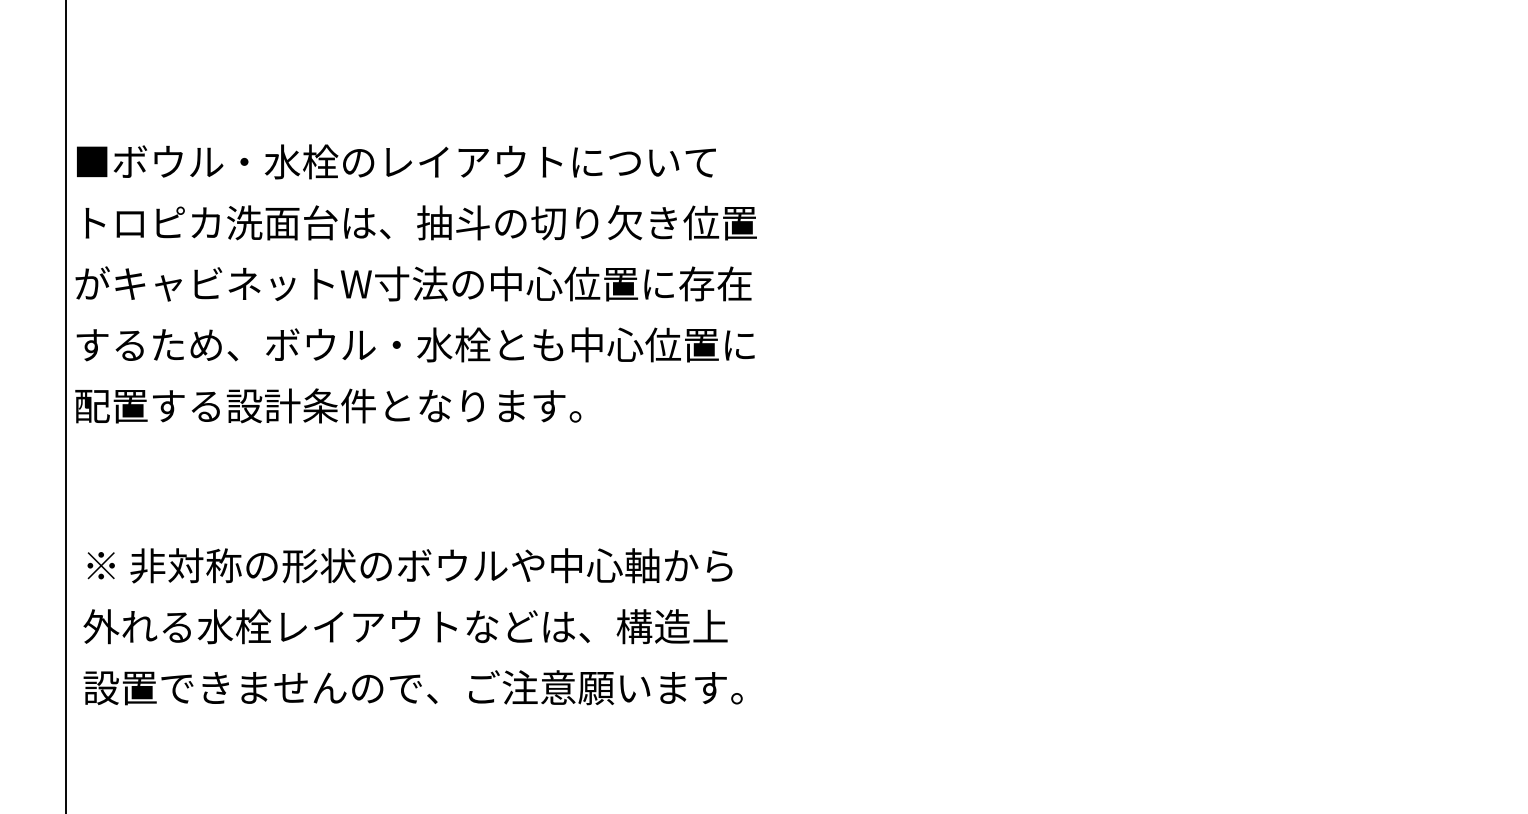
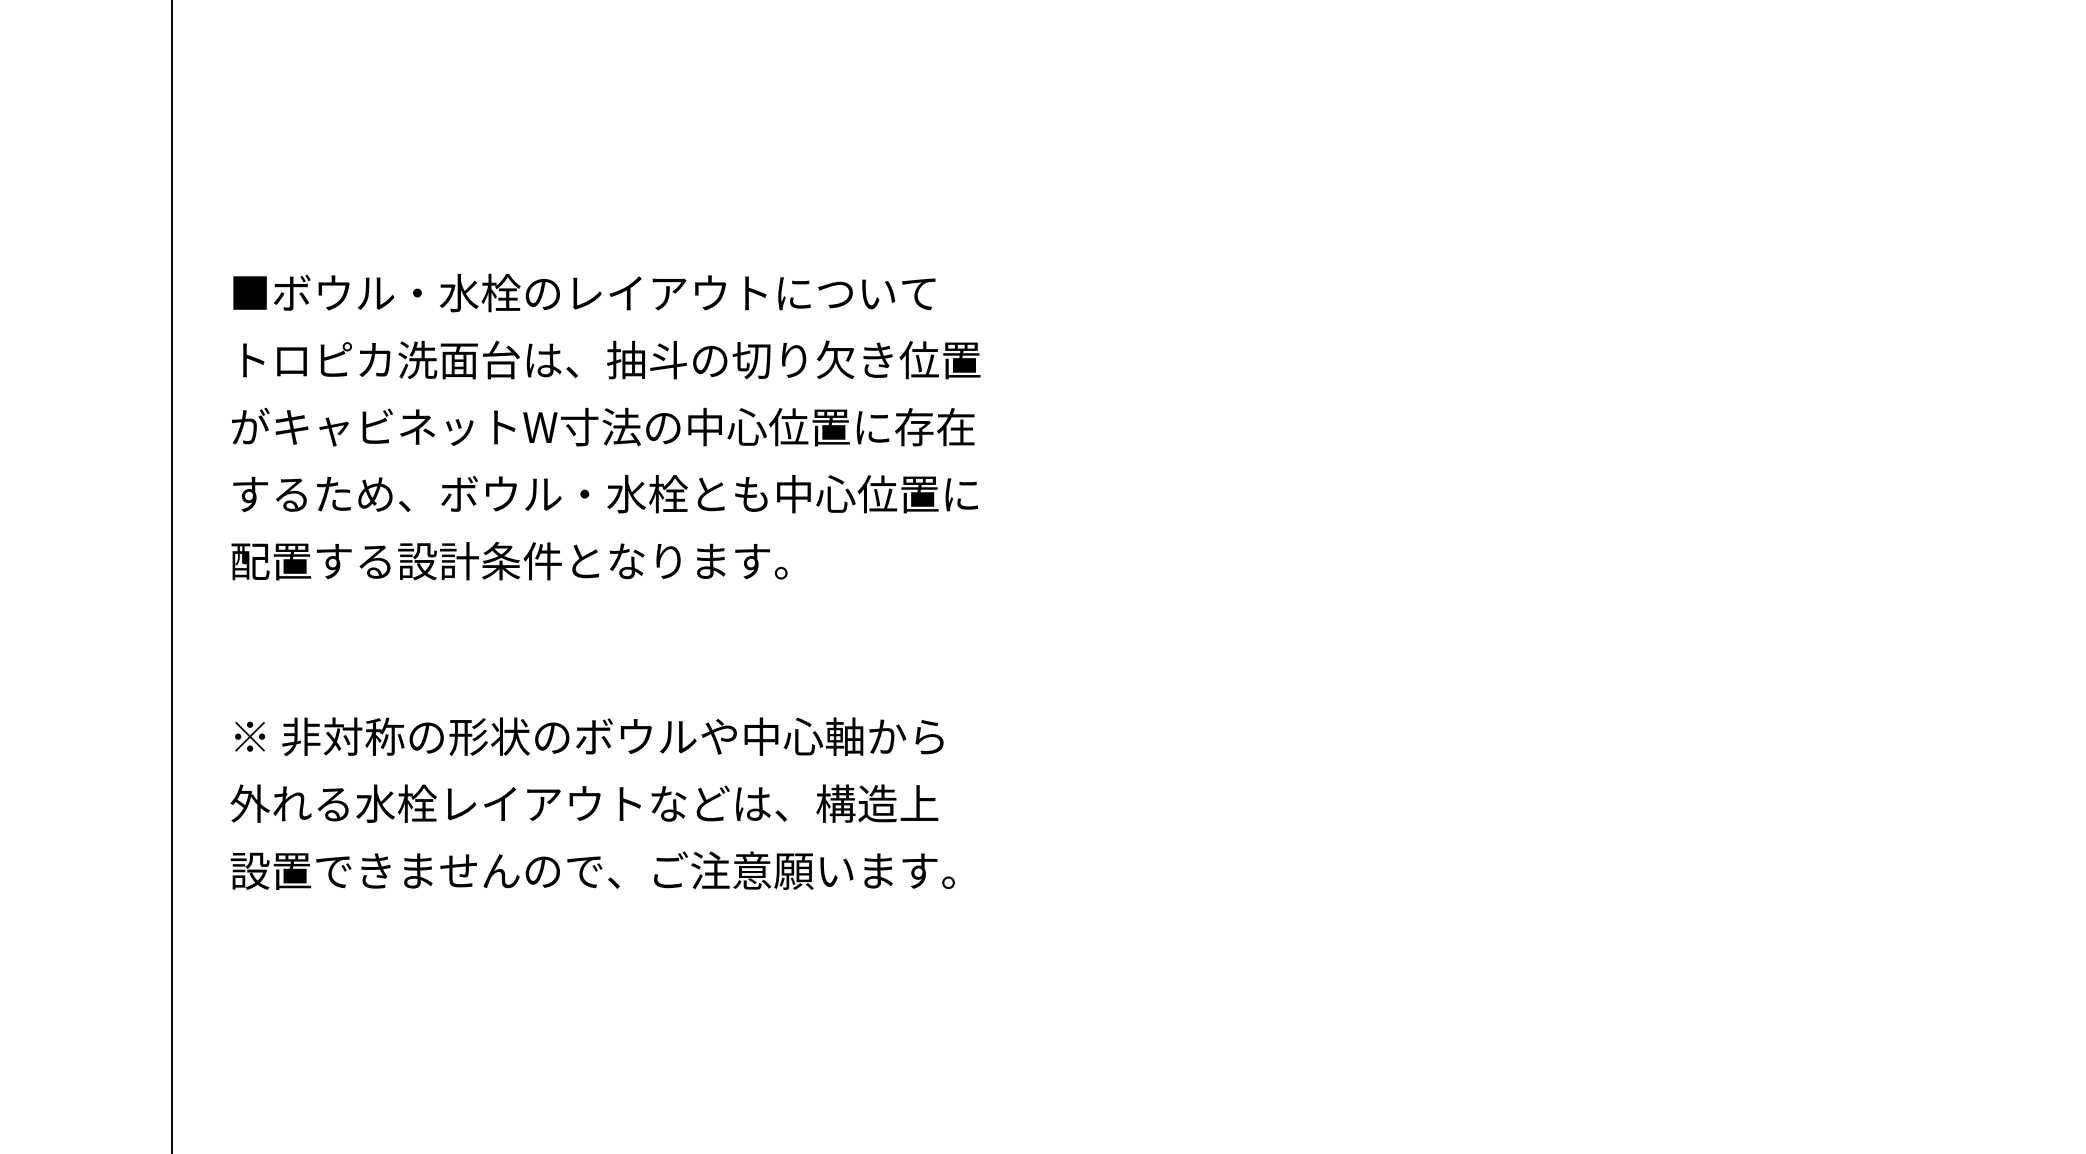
text: (415, 283) -> (605, 426), moved
text: (412, 626) -> (592, 803), moved

